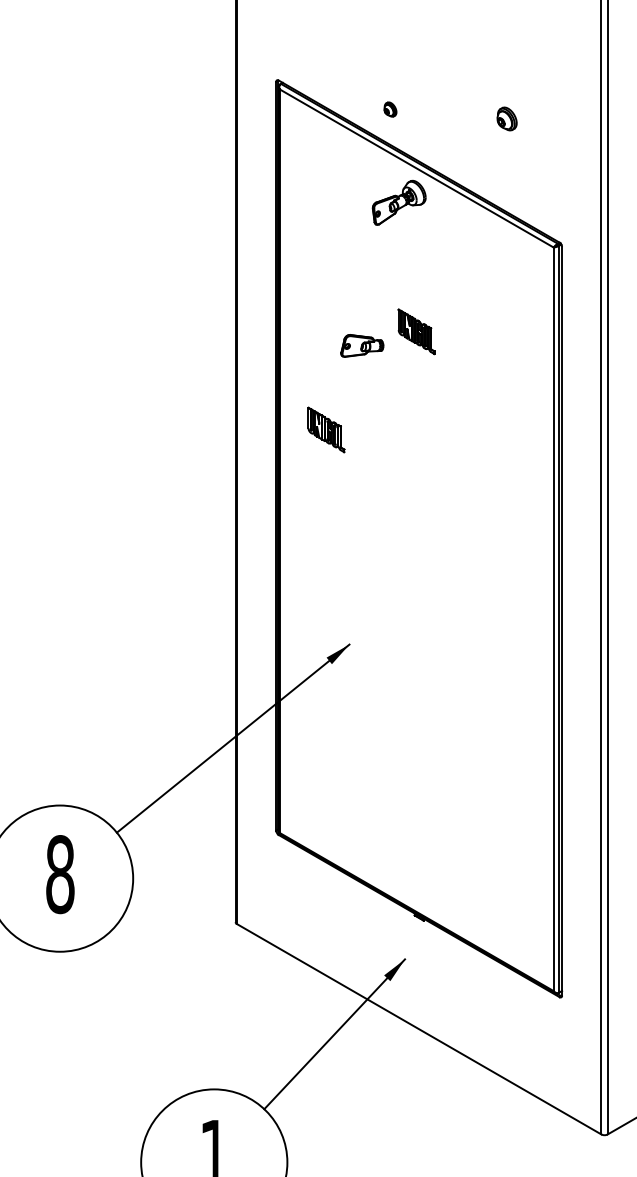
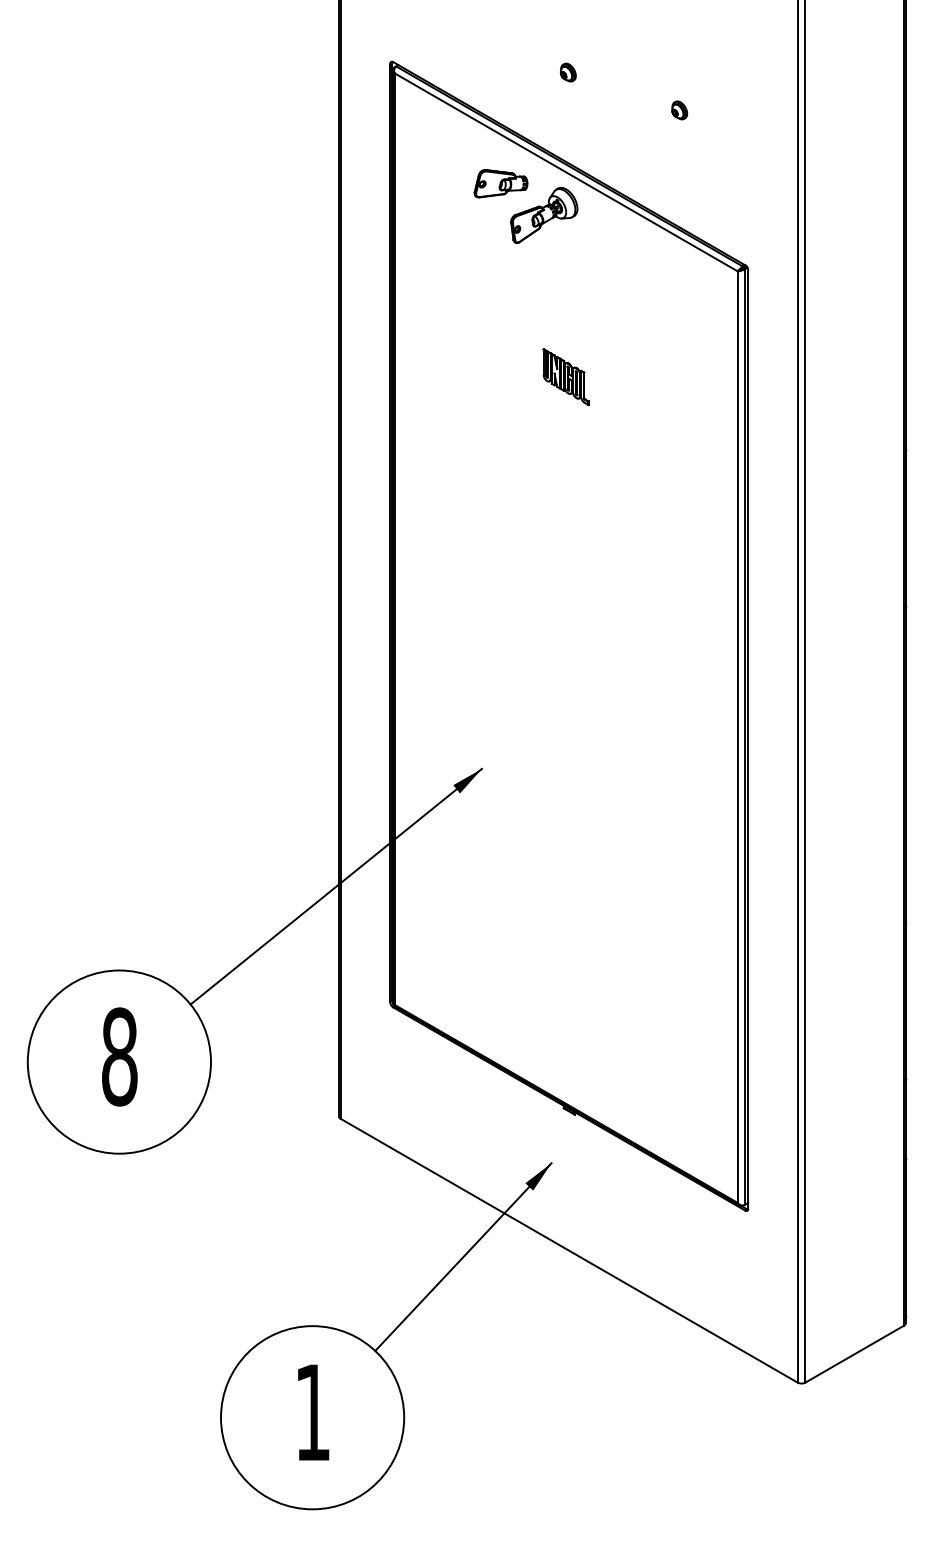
part: (390, 109) -> (568, 72), moved
part: (507, 119) -> (679, 110), size x0.62
part: (361, 345) -> (500, 183), moved
part: (325, 429) -> (452, 499), removed

